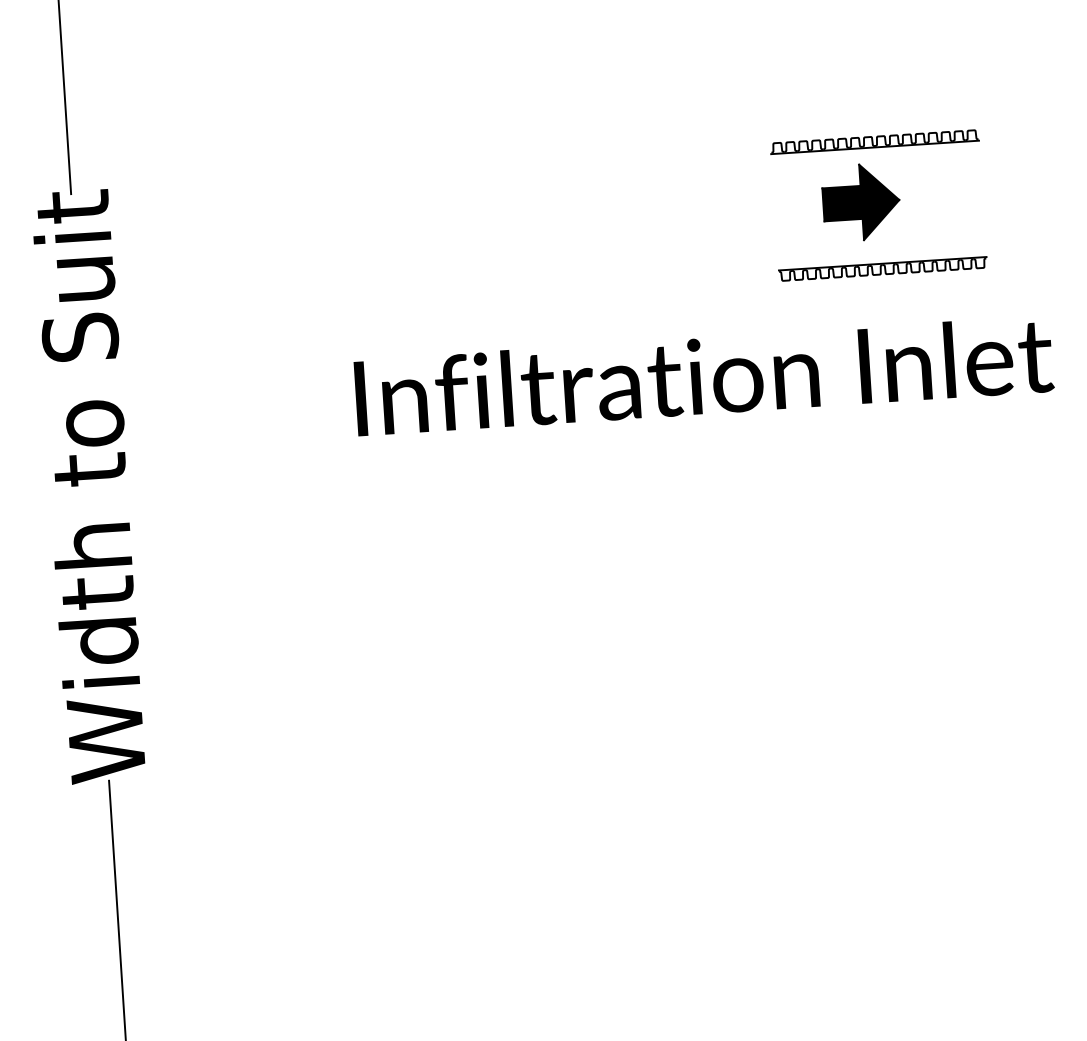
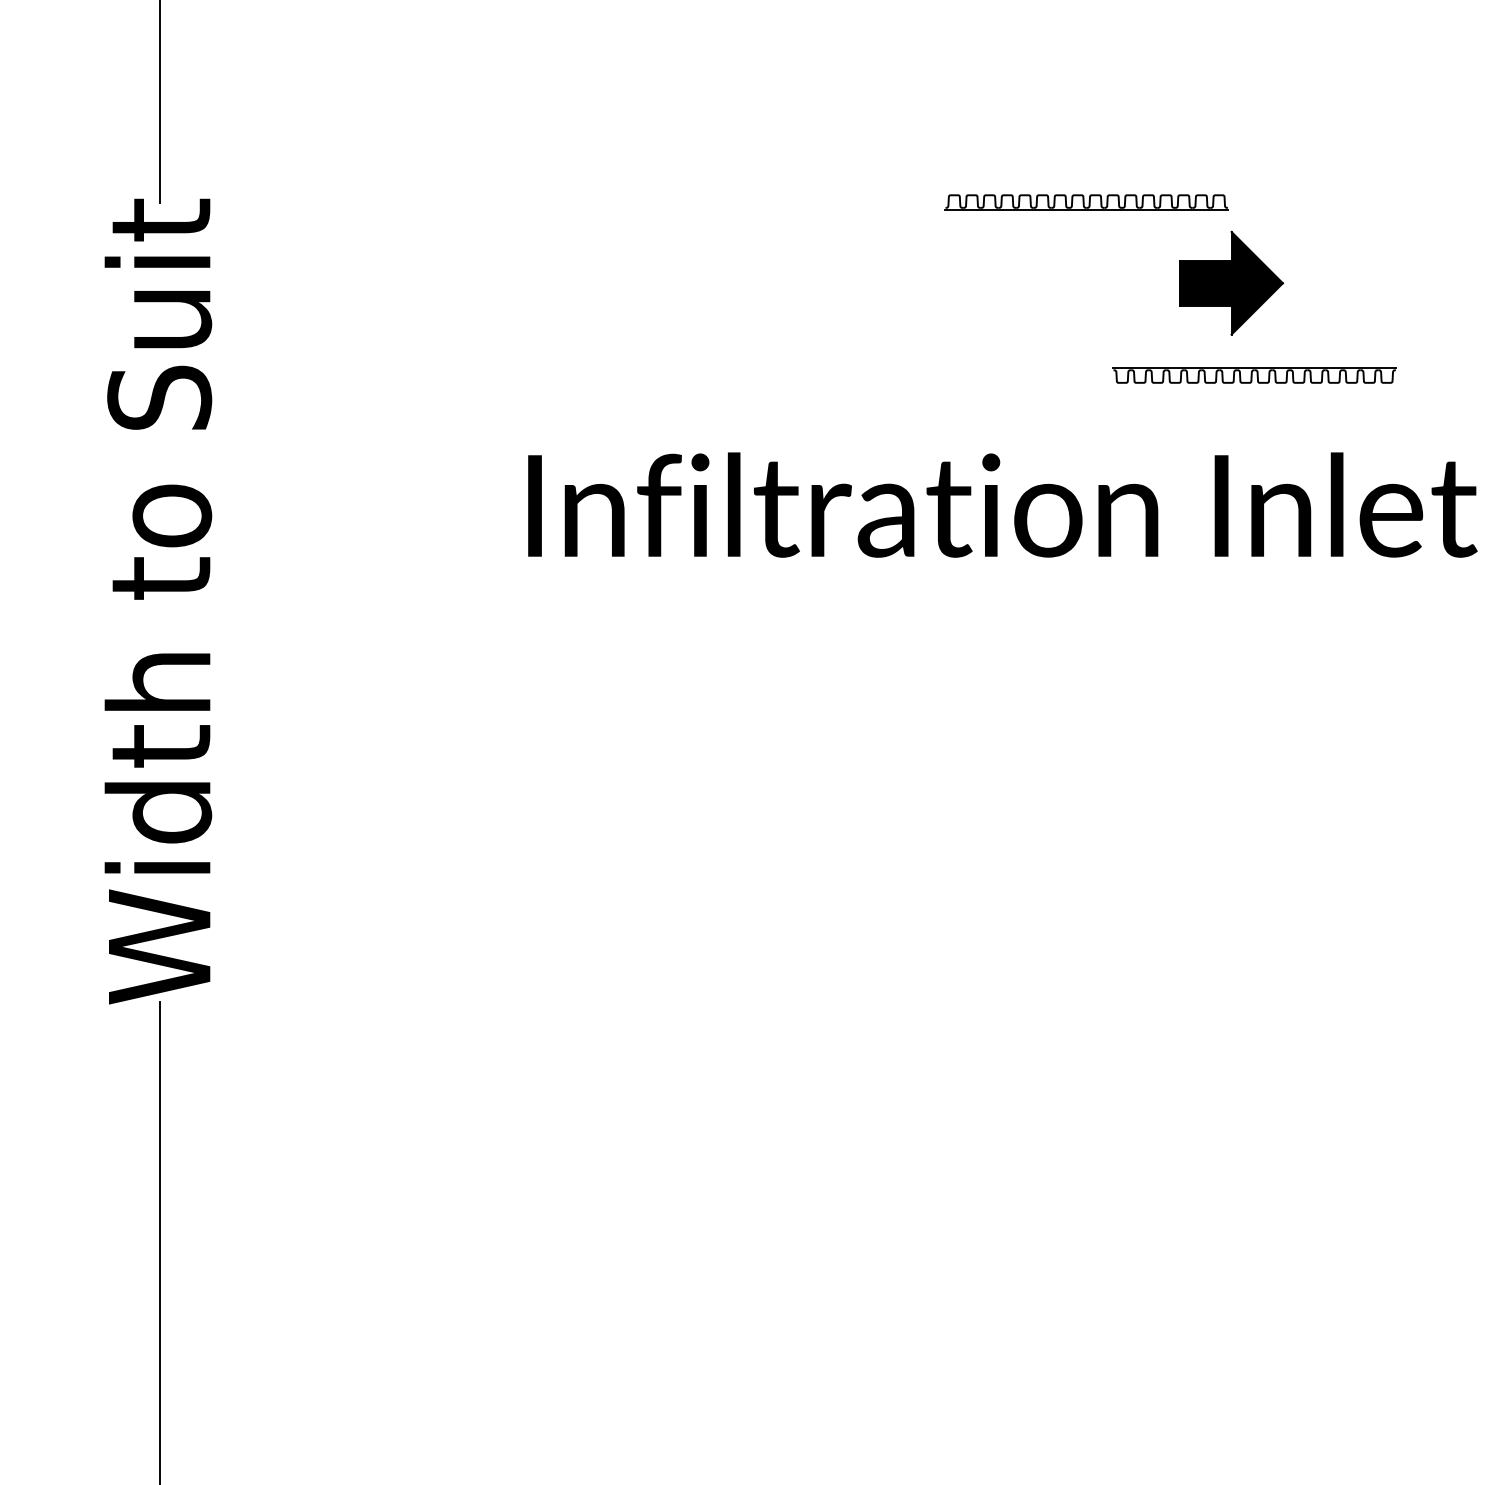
part: (874, 142) -> (1086, 202), moved

